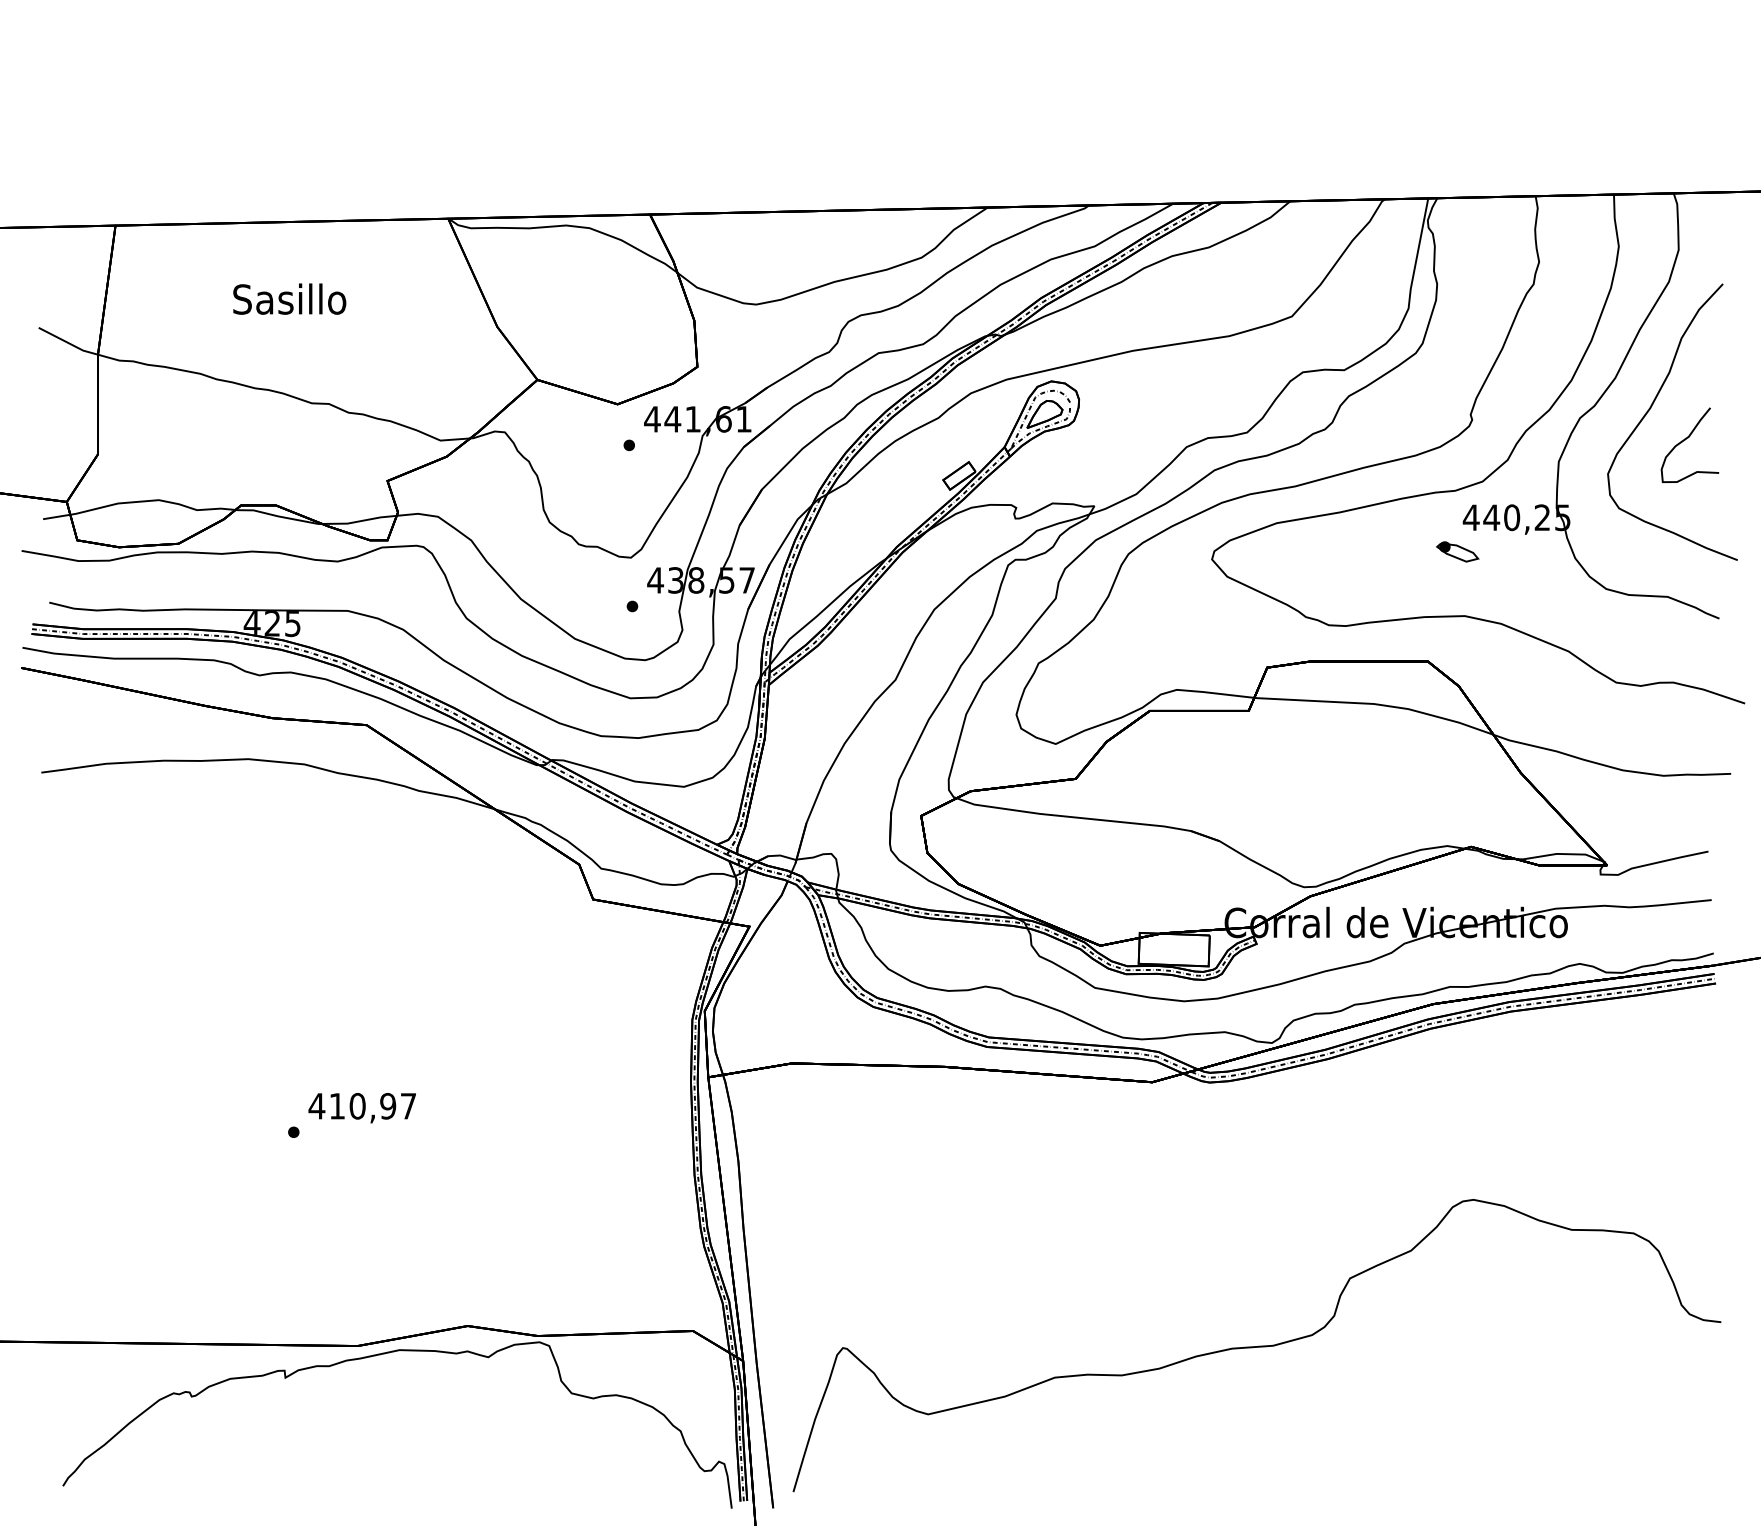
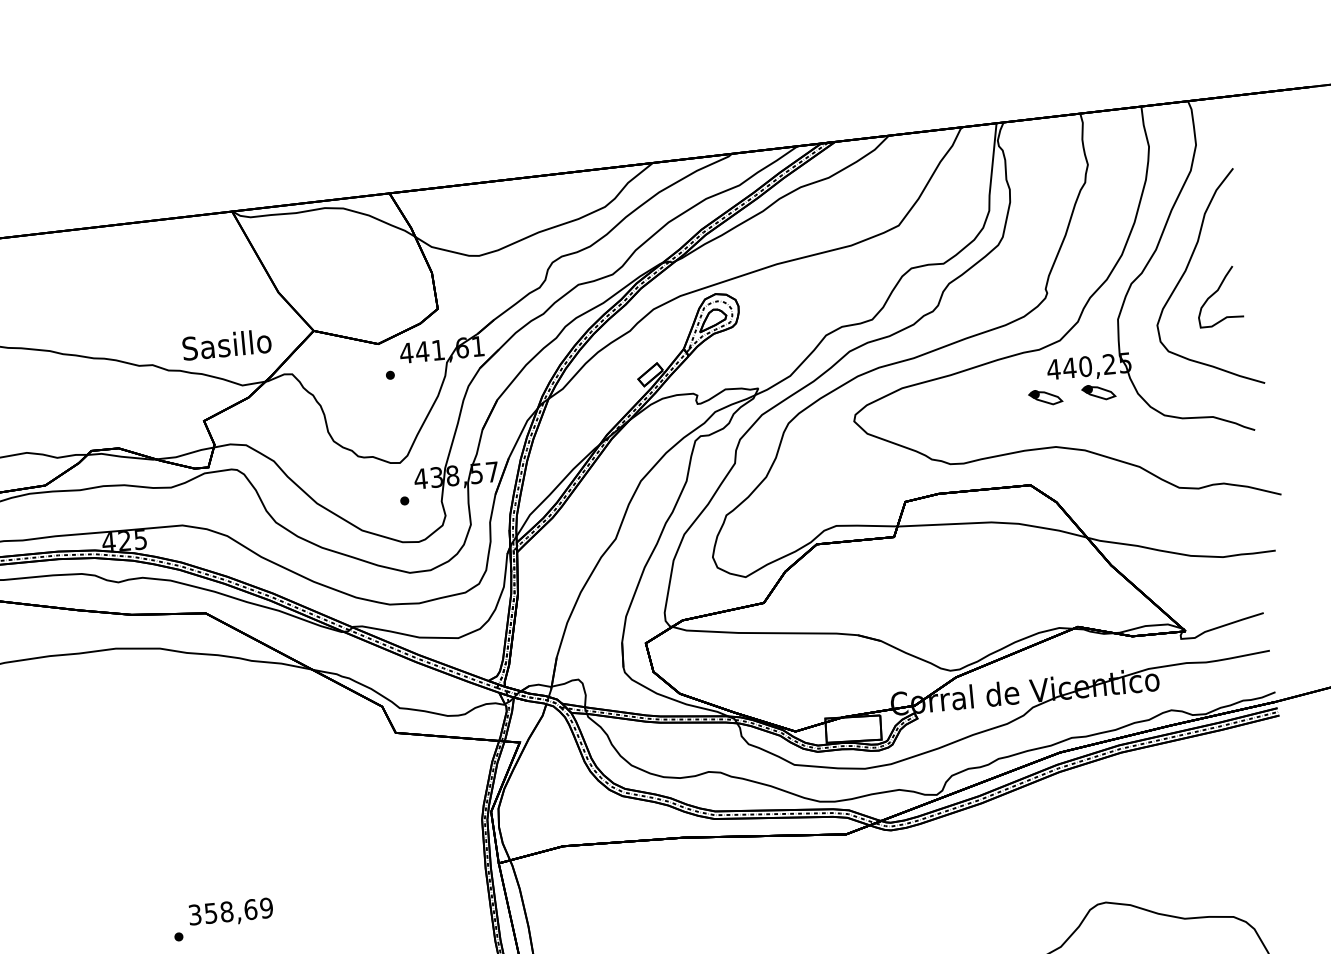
text: (289, 298) -> (226, 344), moved
part: (1525, 551) -> (1098, 392), added
text: (362, 1105) -> (230, 910), 410,97 -> 358,69

